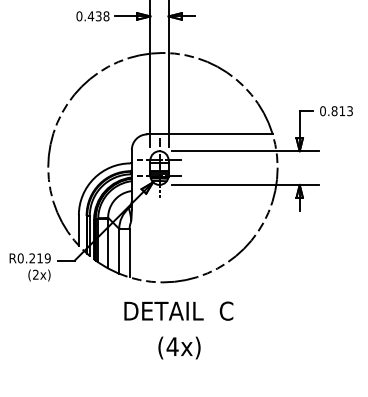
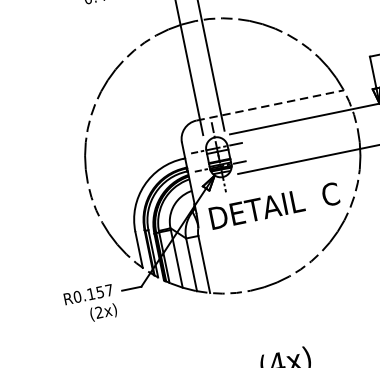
line: (210, 134) -> (270, 105), solid -> dashed
text: (39, 258) -> (99, 292), R0.219 -> R0.157
text: (178, 310) -> (273, 205), moved

